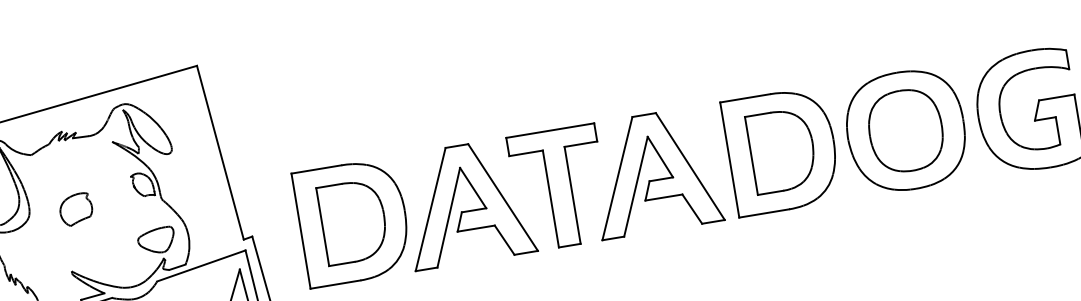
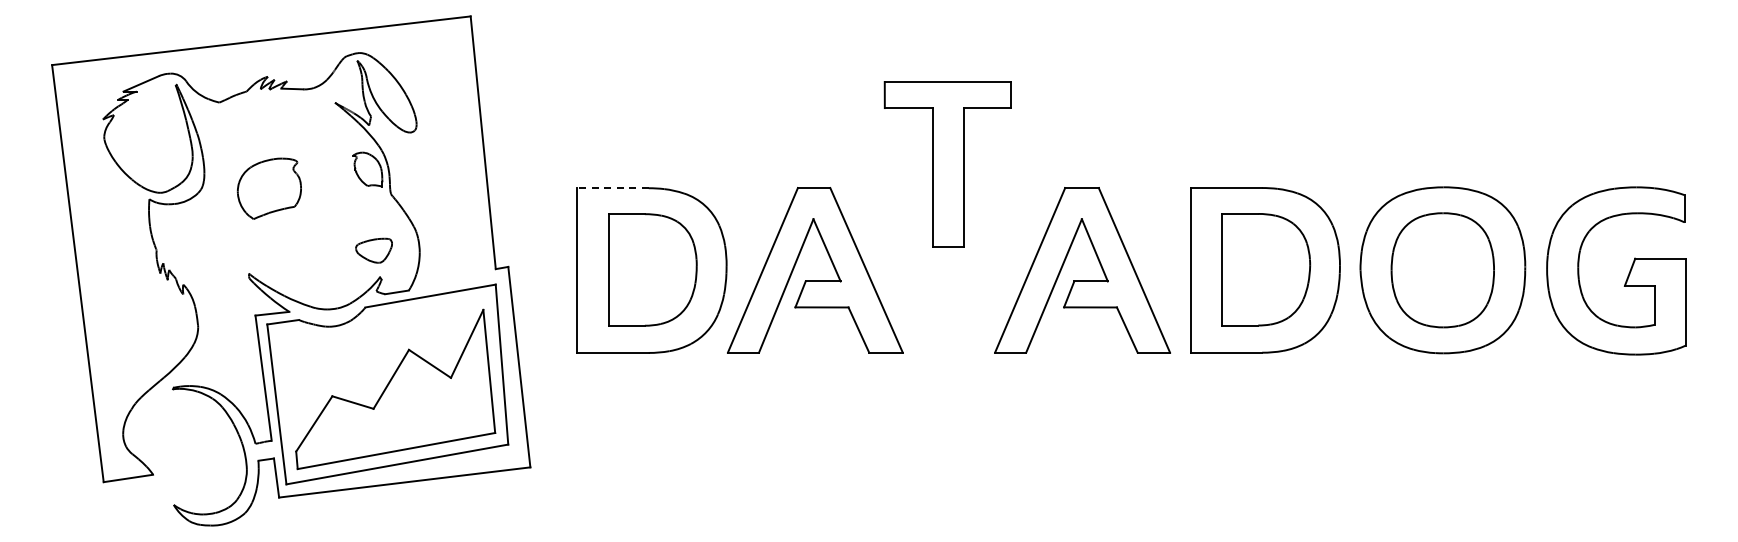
line: (316, 169) -> (613, 188), solid -> dashed
part: (559, 188) -> (947, 164), moved
part: (75, 209) -> (268, 188), size x1.4
part: (156, 240) -> (373, 250), size x0.7

